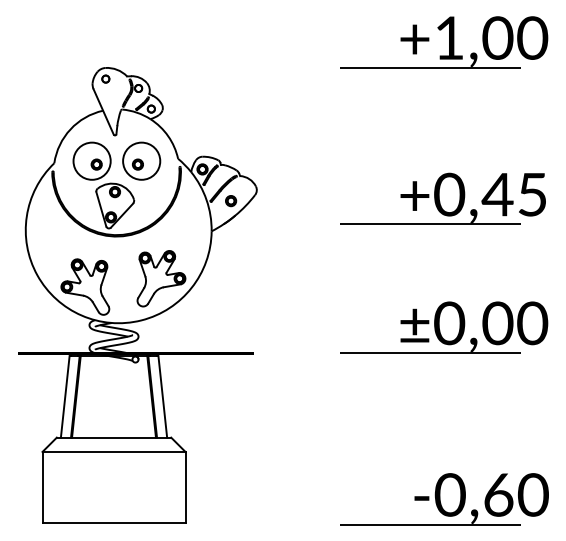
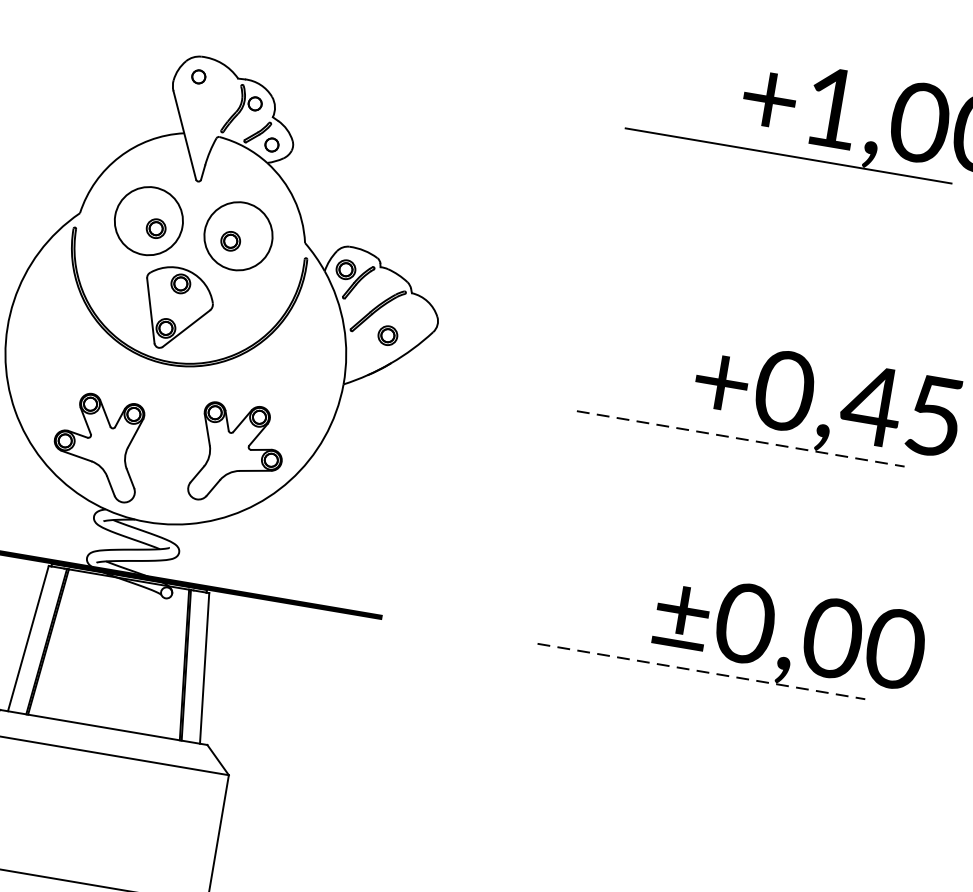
line: (430, 224) -> (741, 438), solid -> dashed
line: (430, 353) -> (701, 672), solid -> dashed

